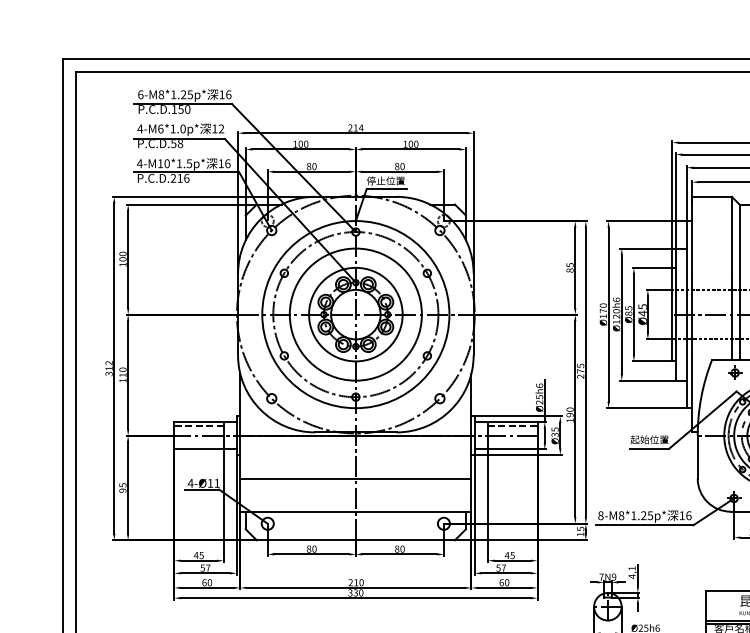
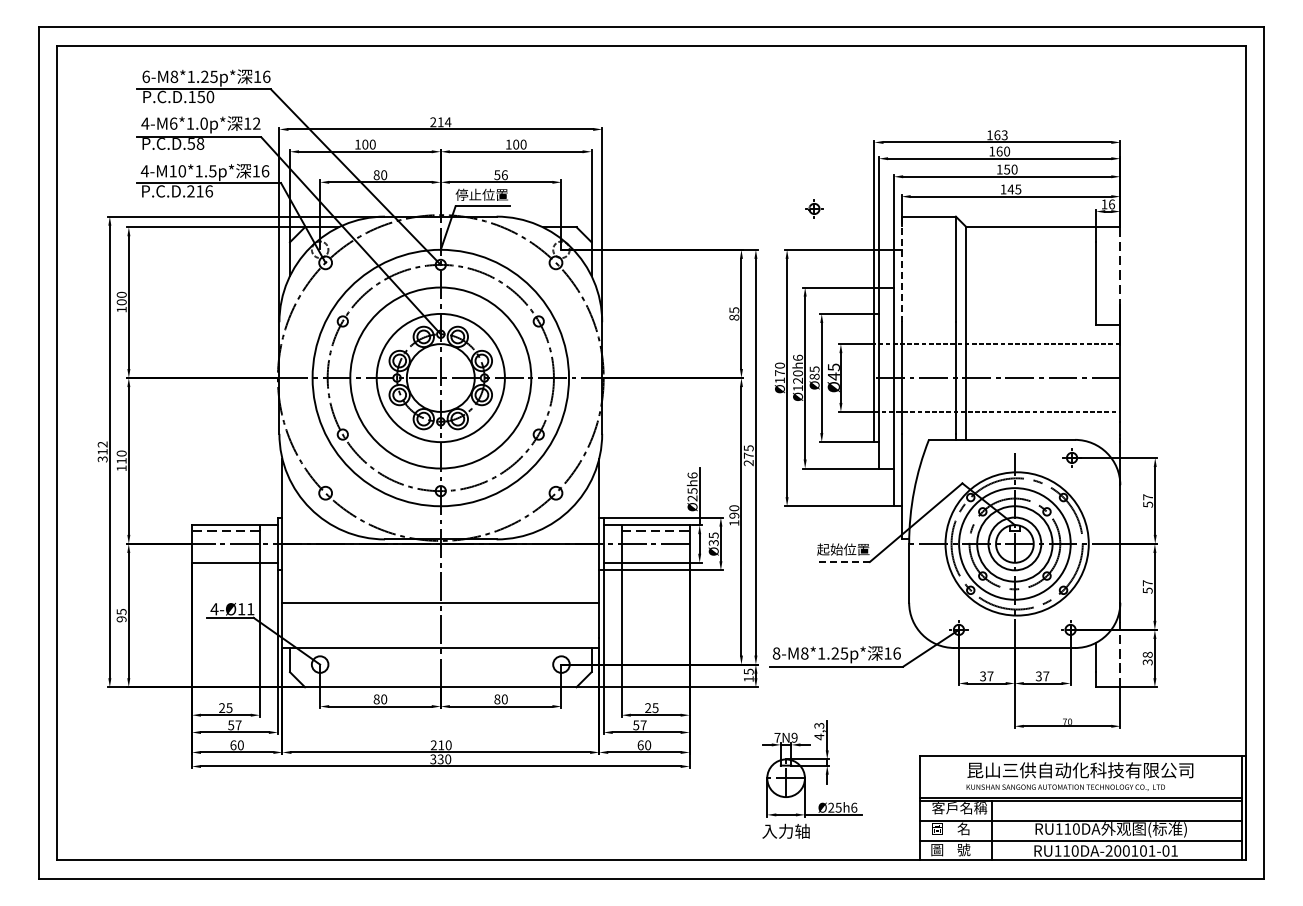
text: (399, 166) -> (500, 174), 80 -> 56
line: (692, 235) -> (901, 269), solid -> dashed
part: (735, 372) -> (814, 208), moved
line: (649, 448) -> (843, 561), solid -> dashed
text: (195, 555) -> (221, 707), 45 -> 25
text: (506, 555) -> (647, 707), 45 -> 25
text: (632, 568) -> (819, 725), 4,1 -> 4,3

